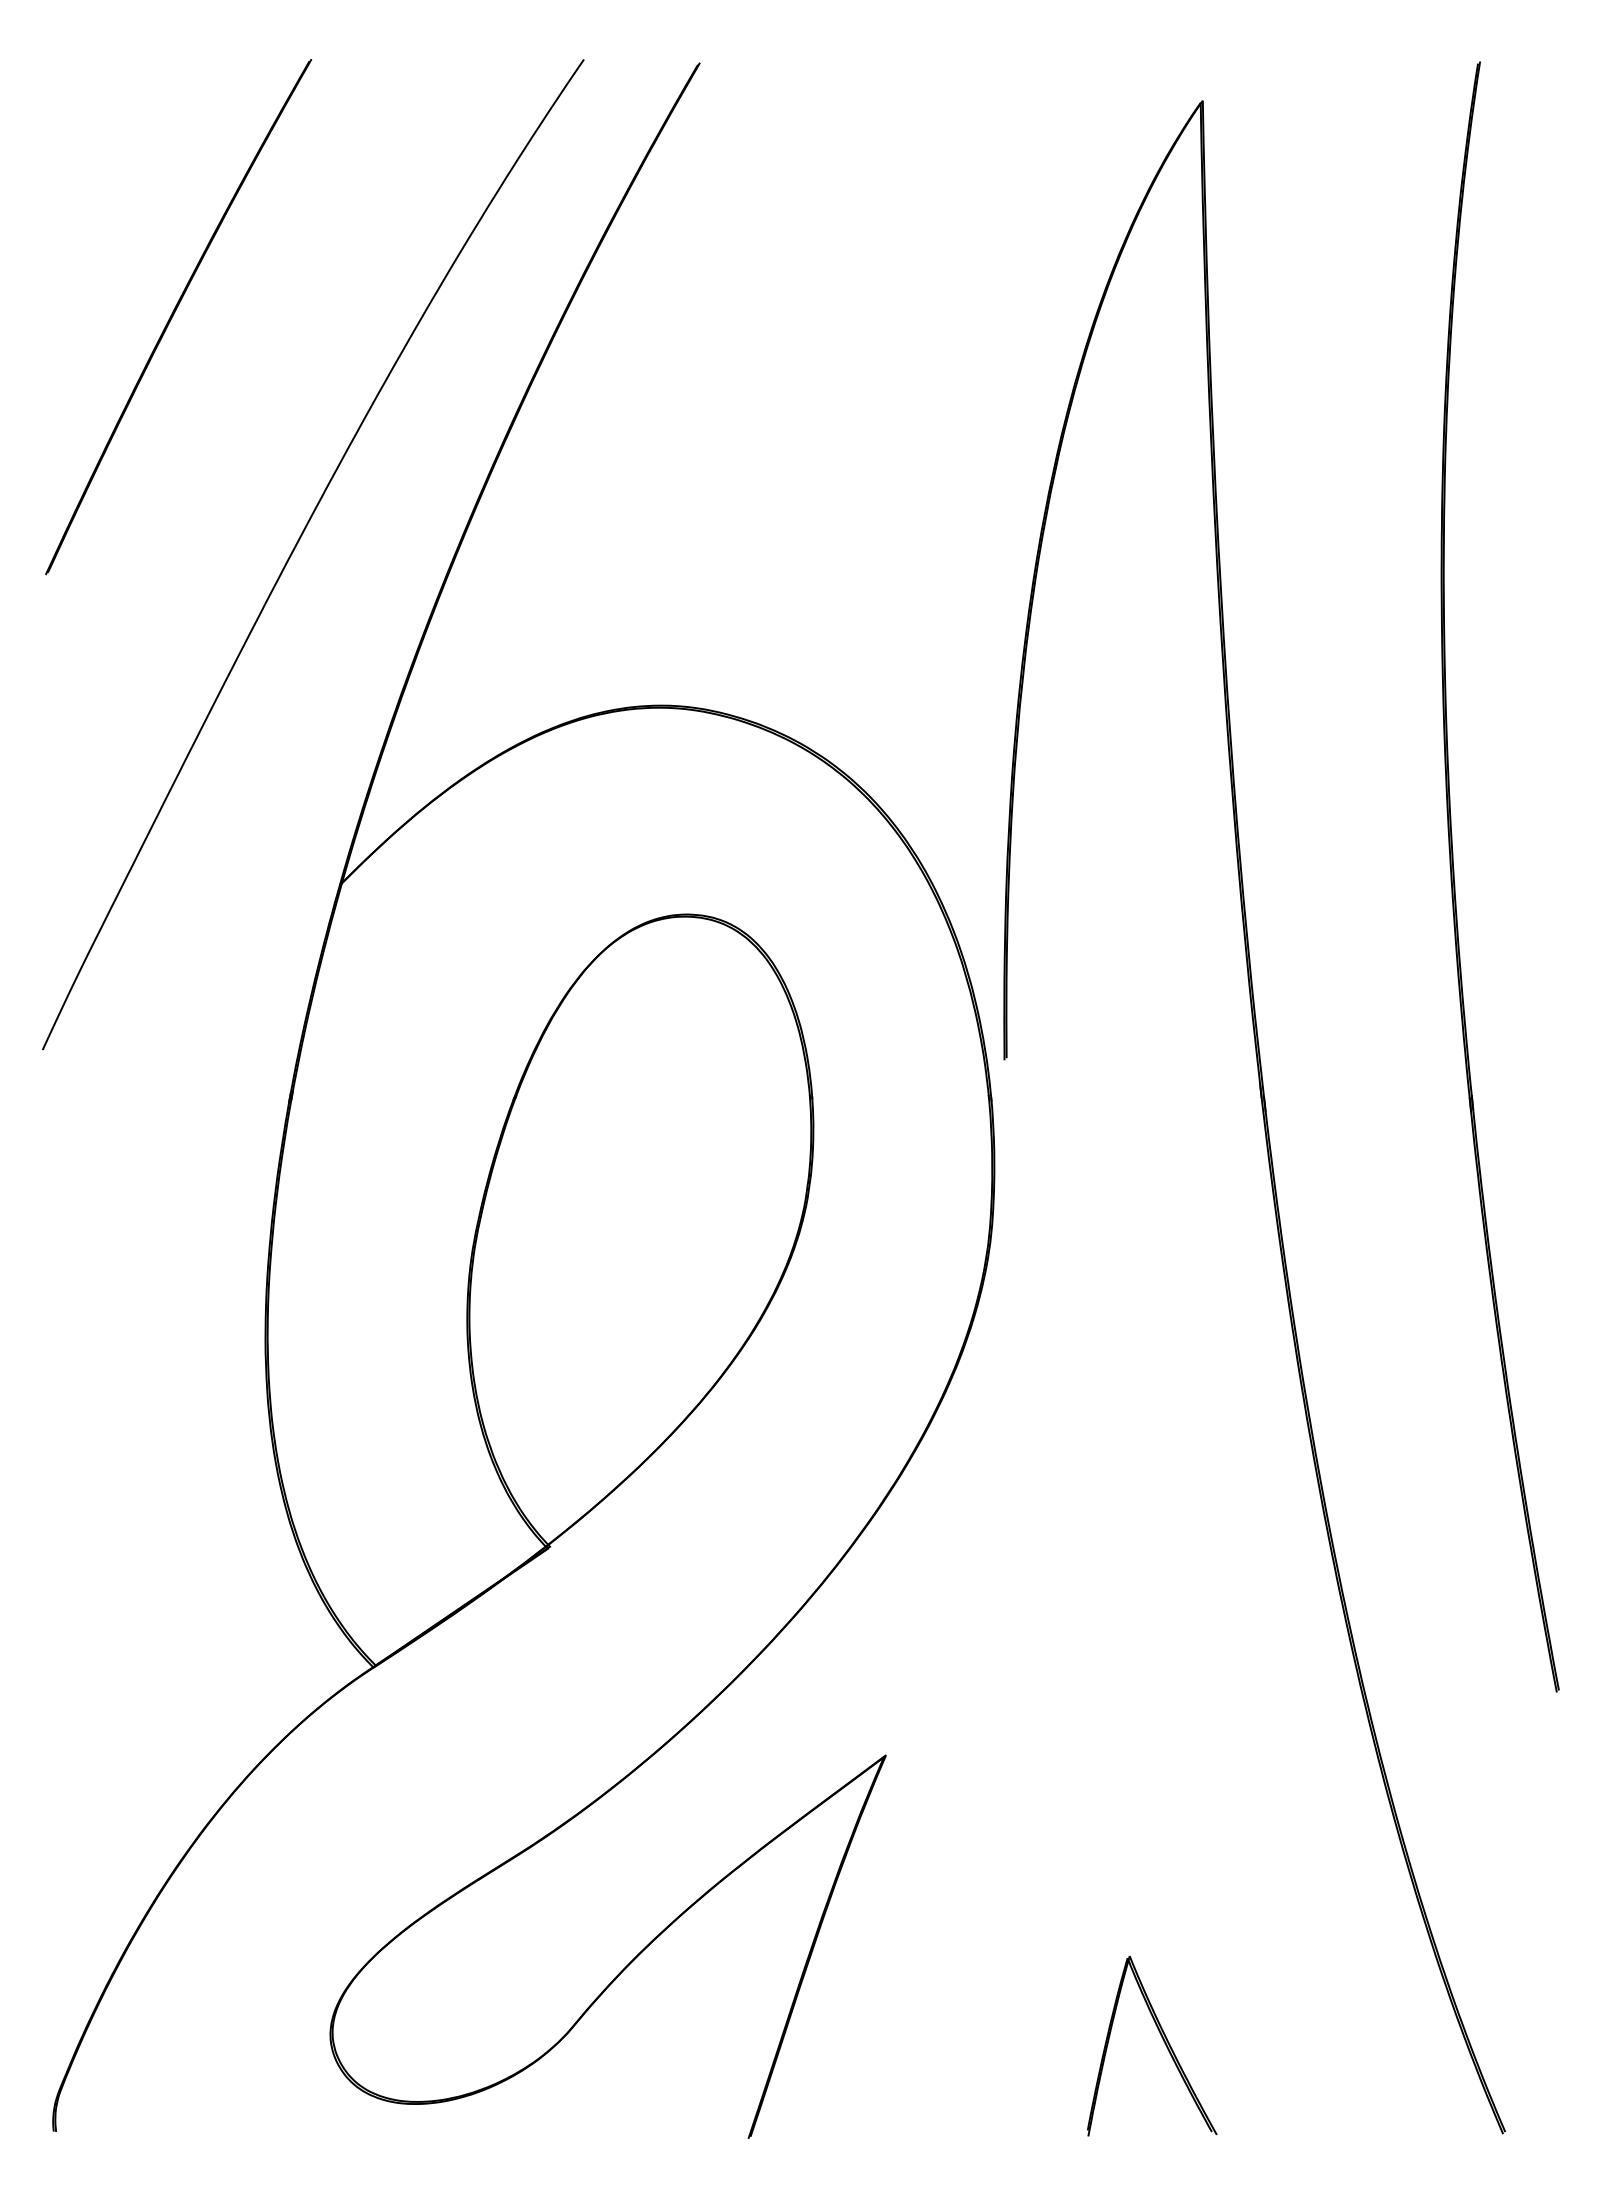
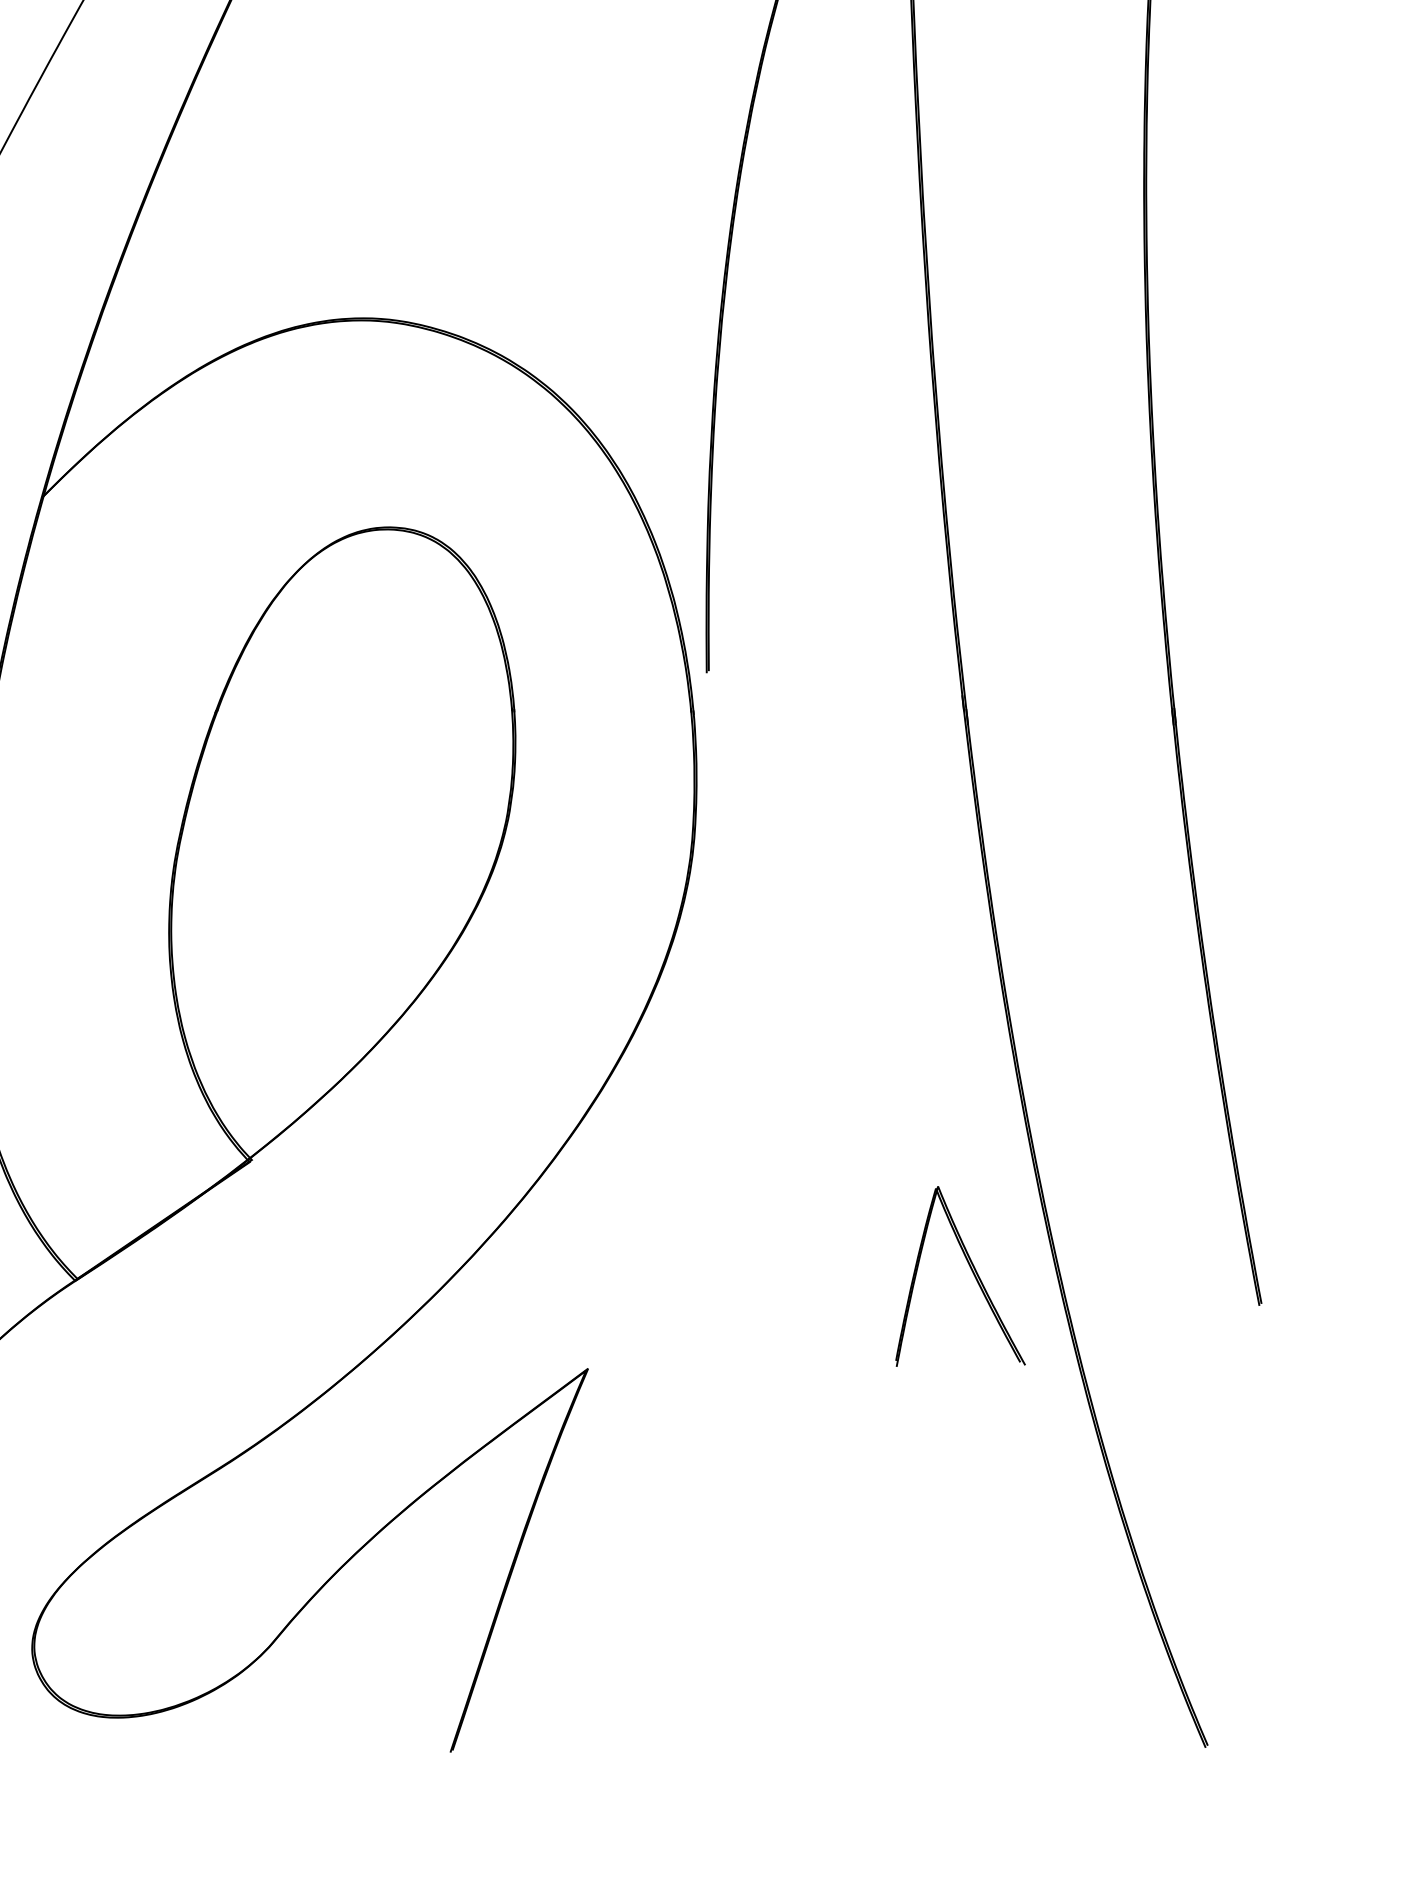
part: (1162, 2039) -> (970, 1269), moved

